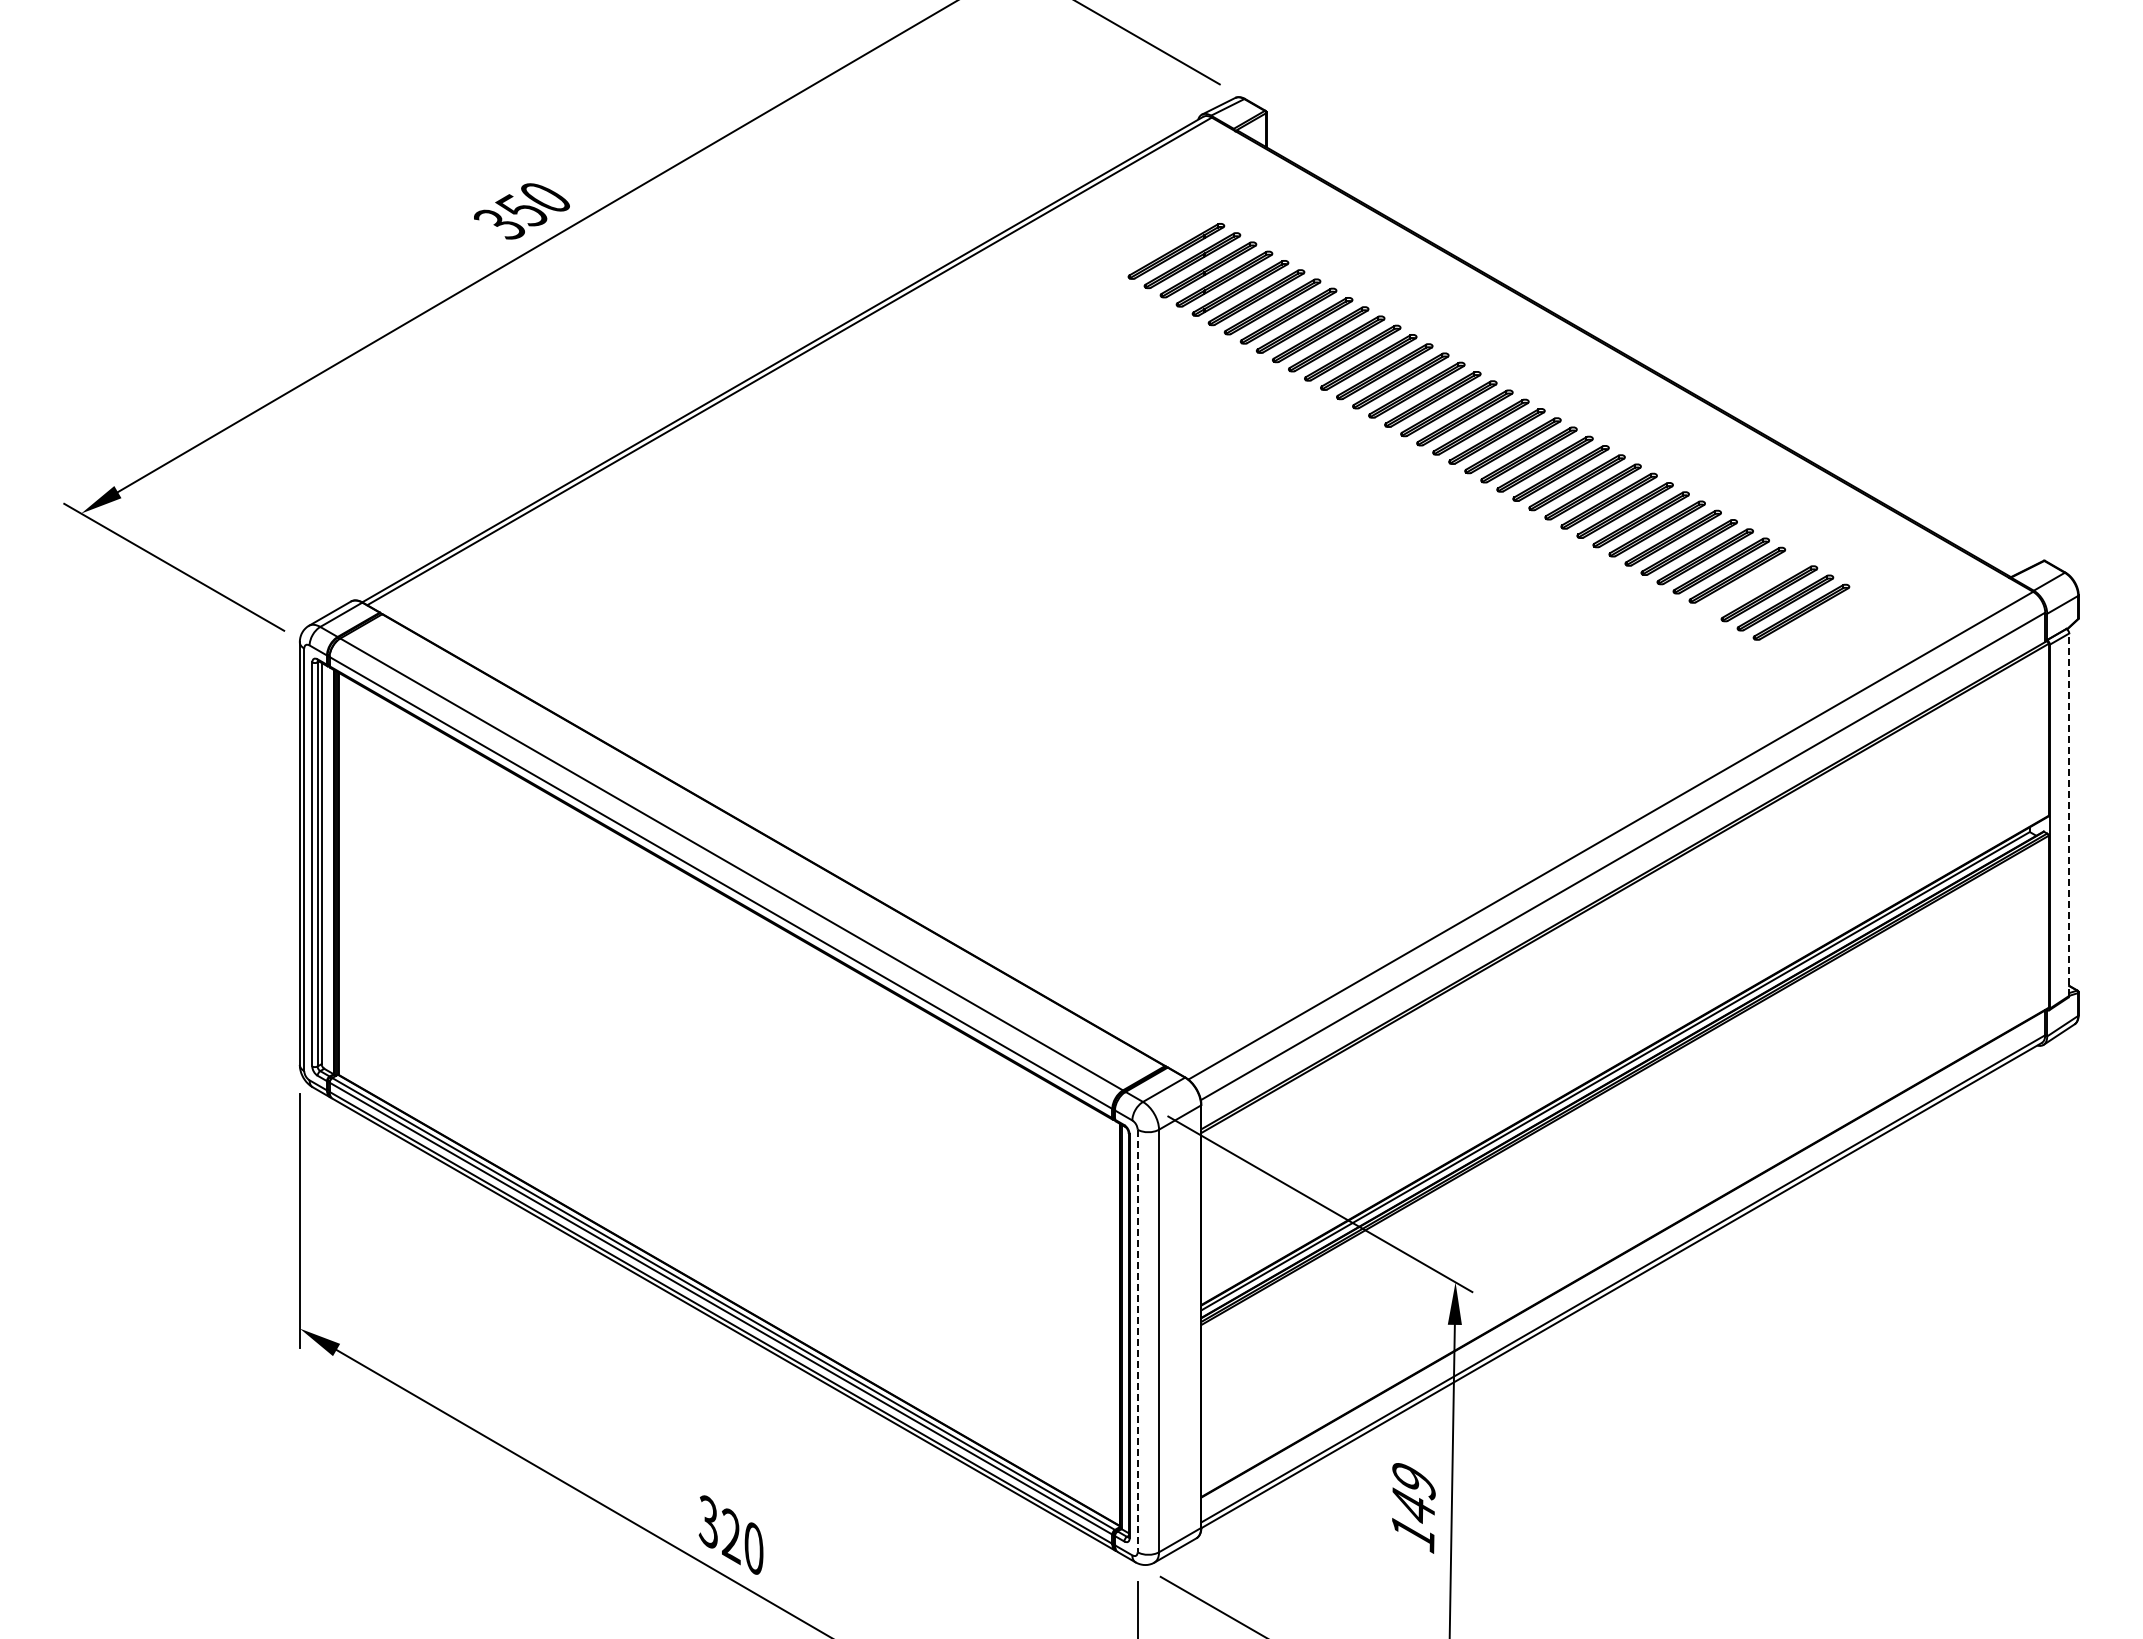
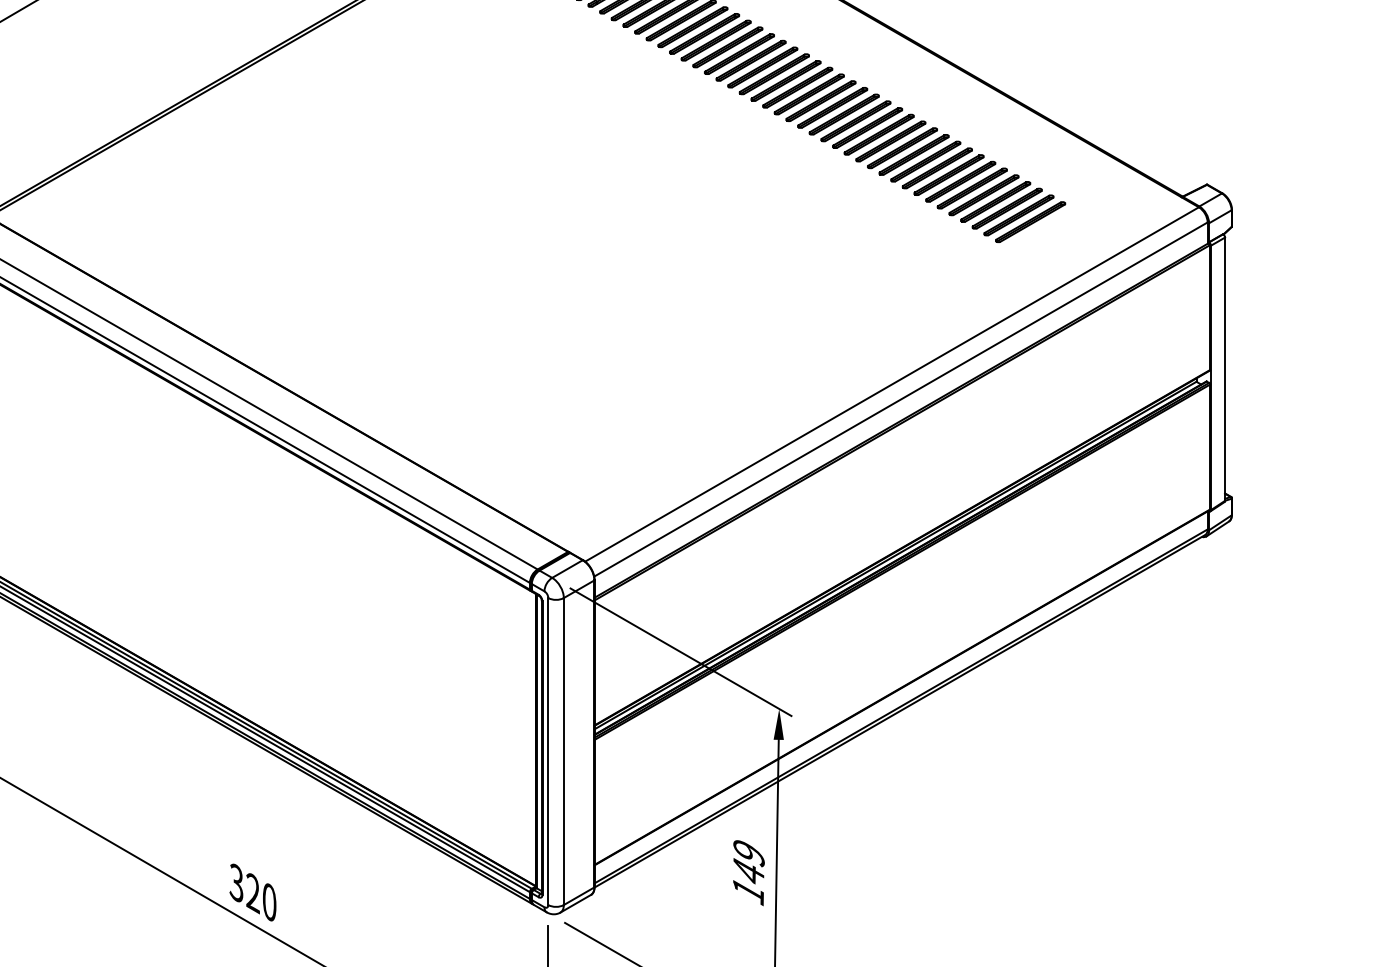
part: (1753, 584) -> (995, 201), added
line: (2069, 814) -> (1225, 369), dashed -> solid
line: (1137, 1341) -> (548, 751), dashed -> solid

